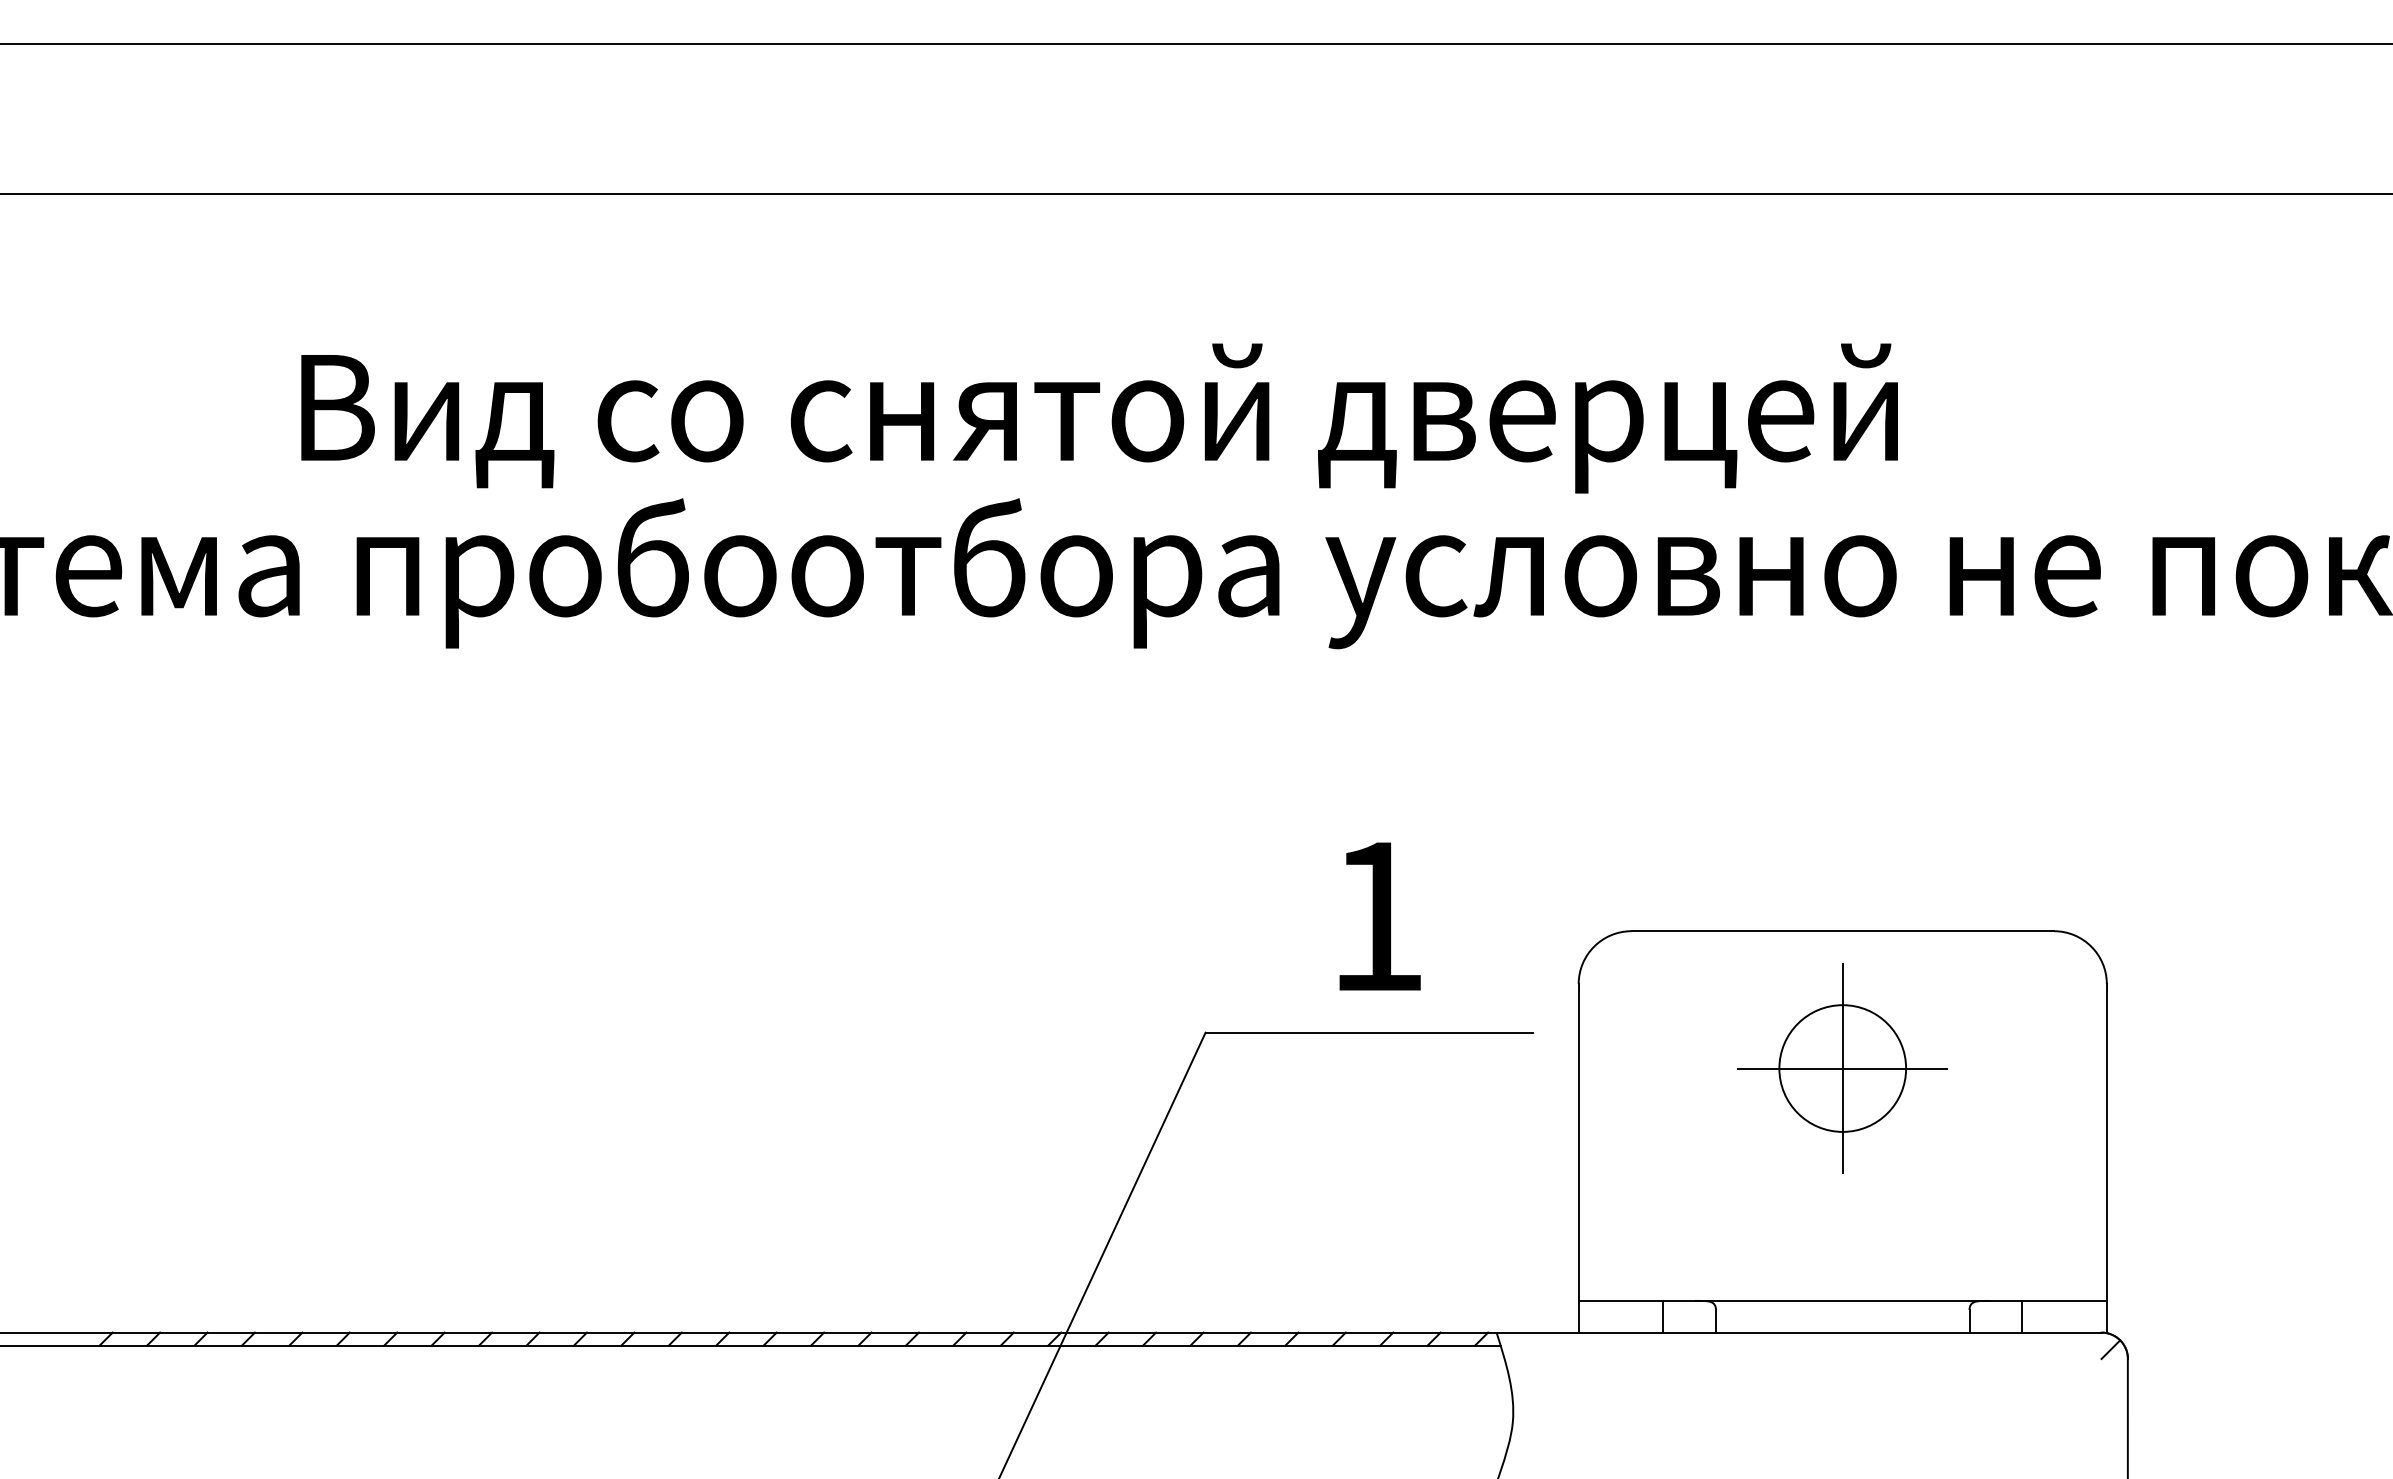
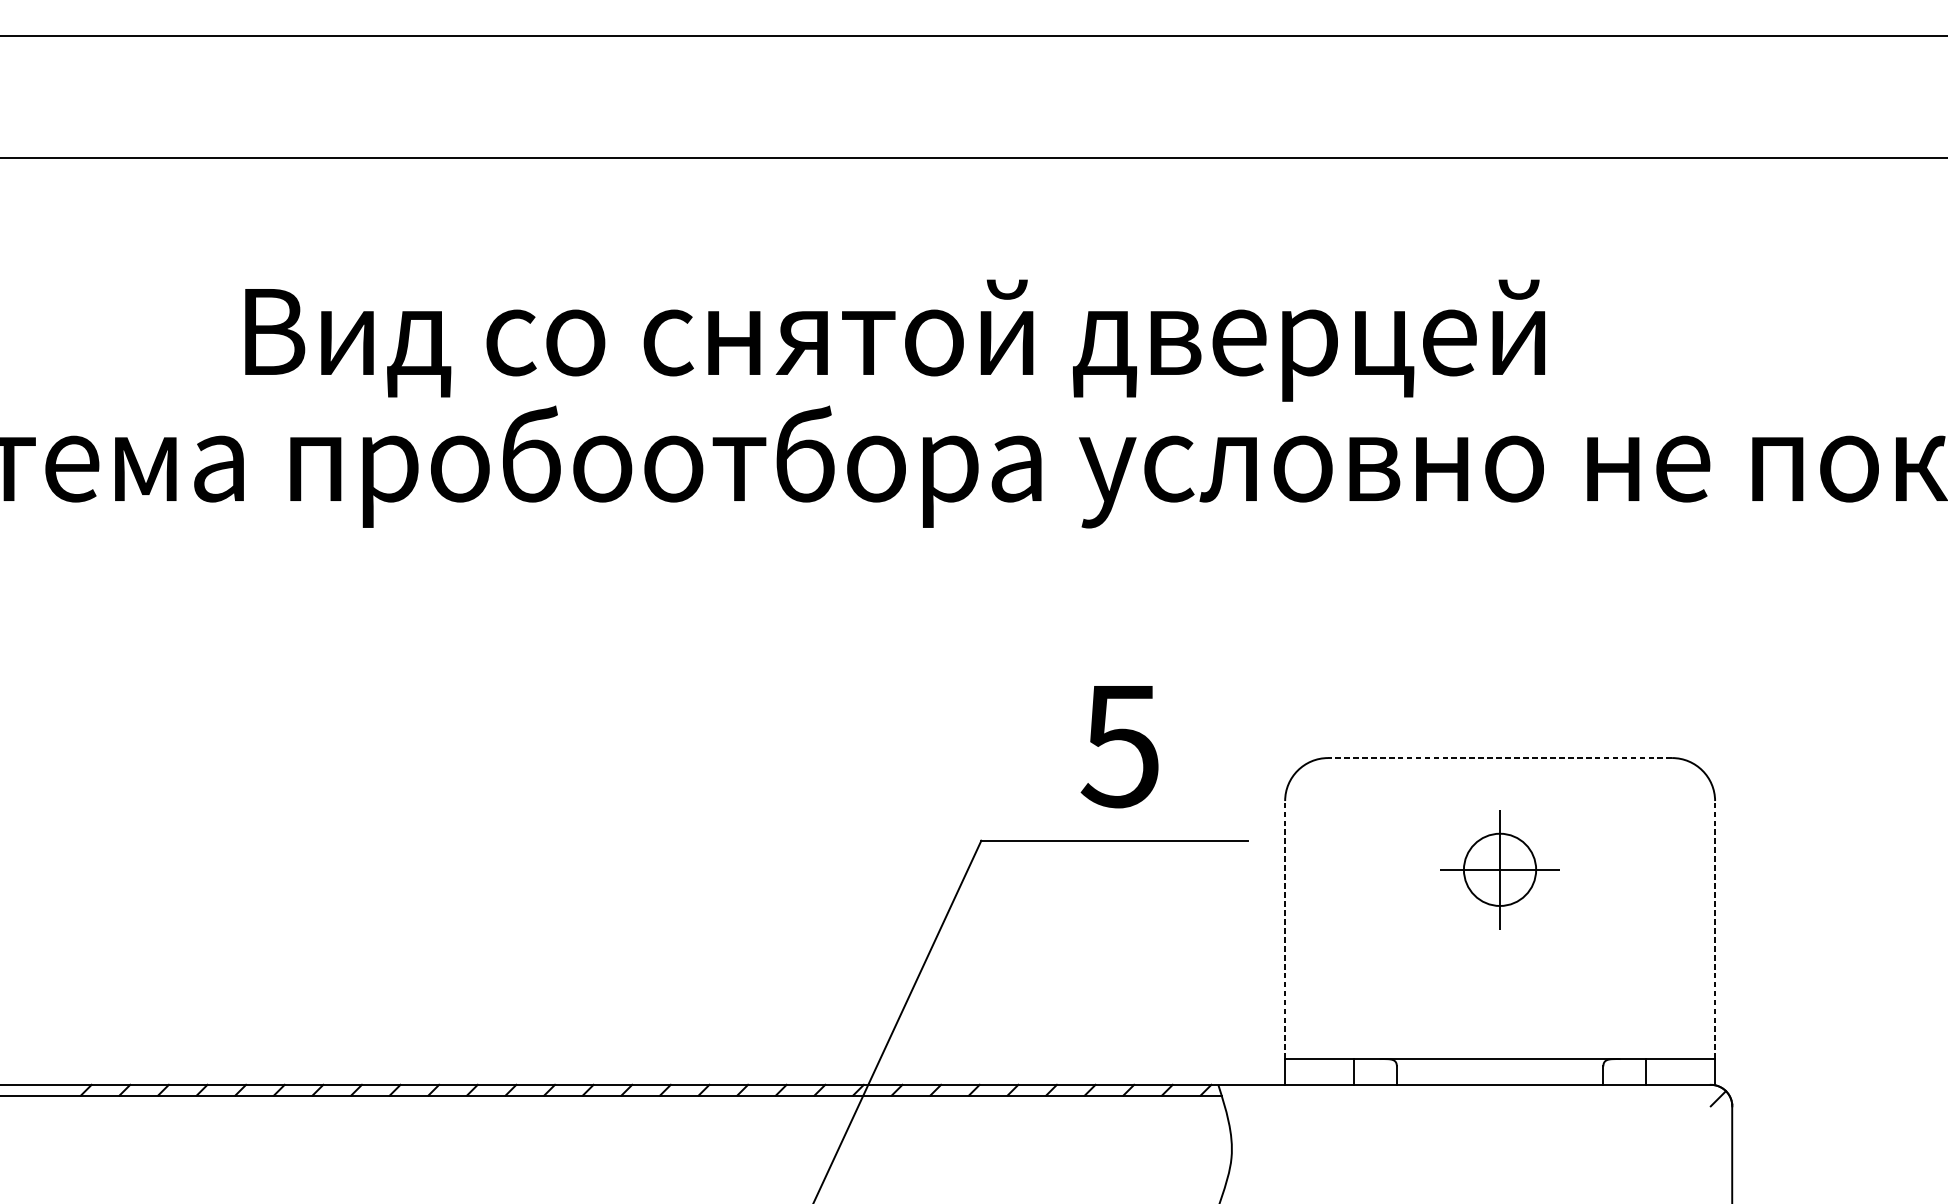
text: (1375, 917) -> (1119, 746), 1 -> 5
line: (1842, 931) -> (1499, 758), solid -> dashed
part: (1842, 1068) -> (1499, 869), size x0.7
line: (1578, 1141) -> (1284, 929), solid -> dashed
line: (2106, 1141) -> (1714, 929), solid -> dashed

